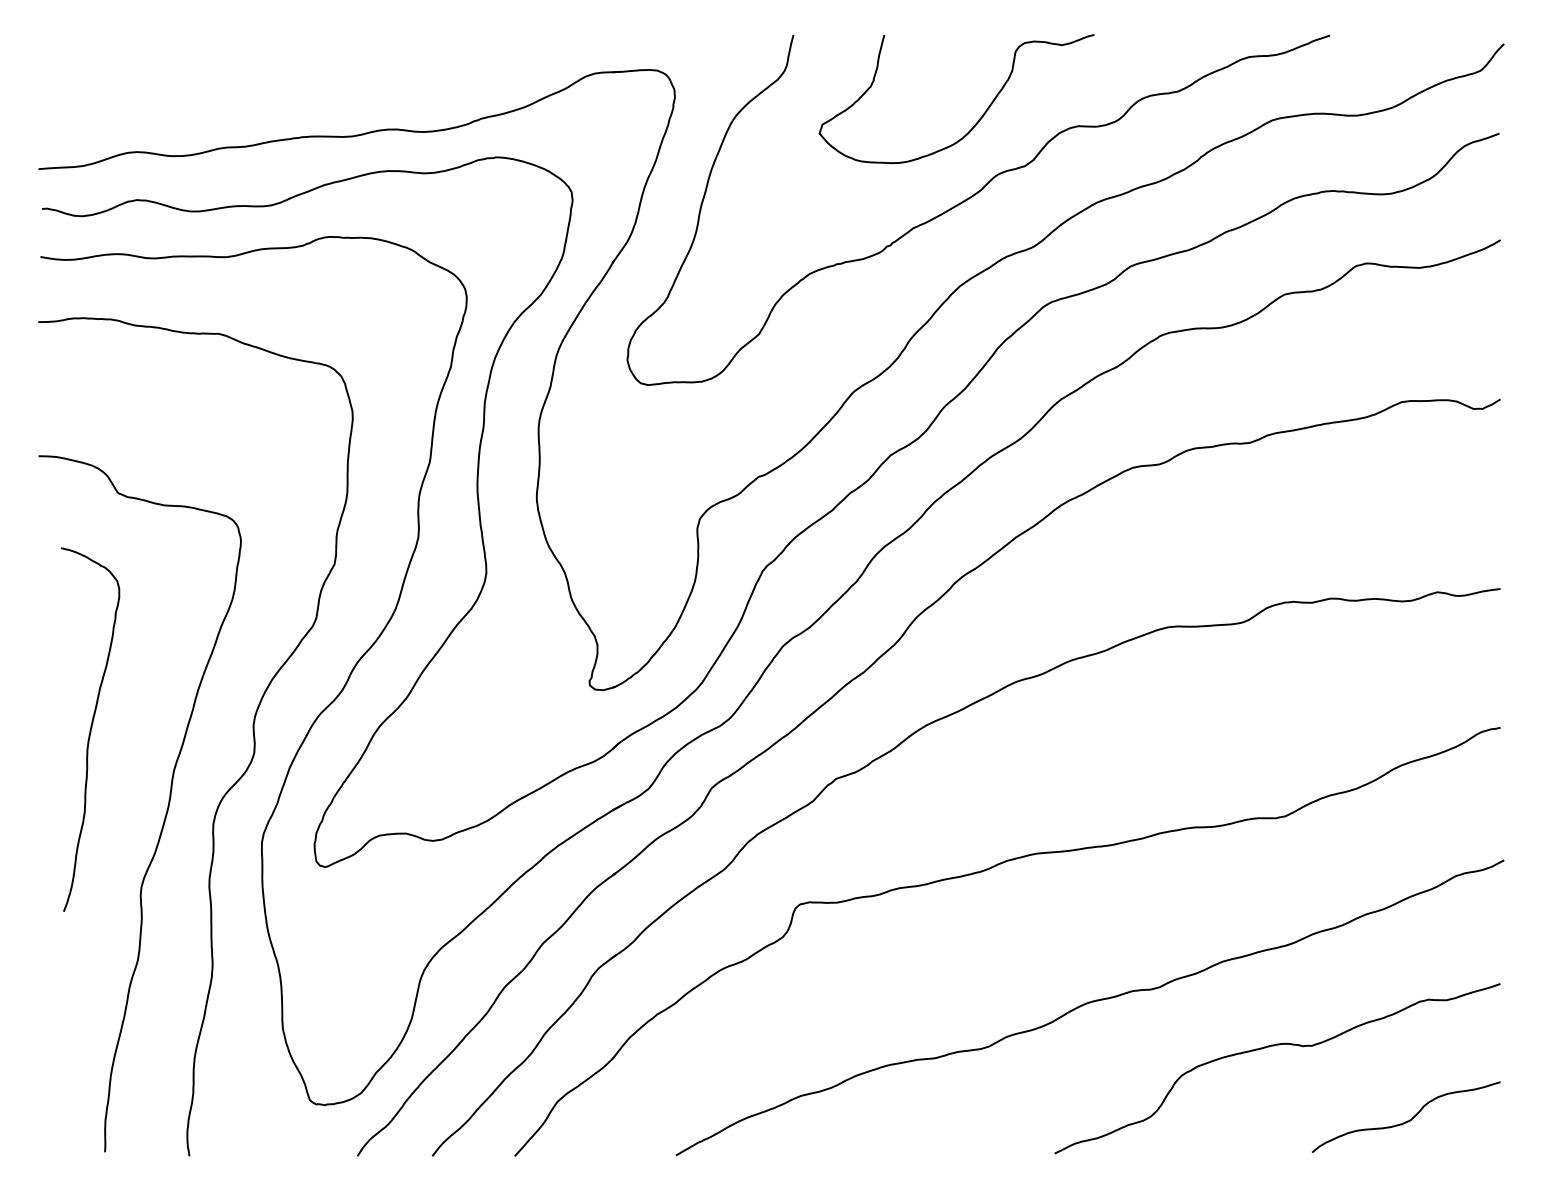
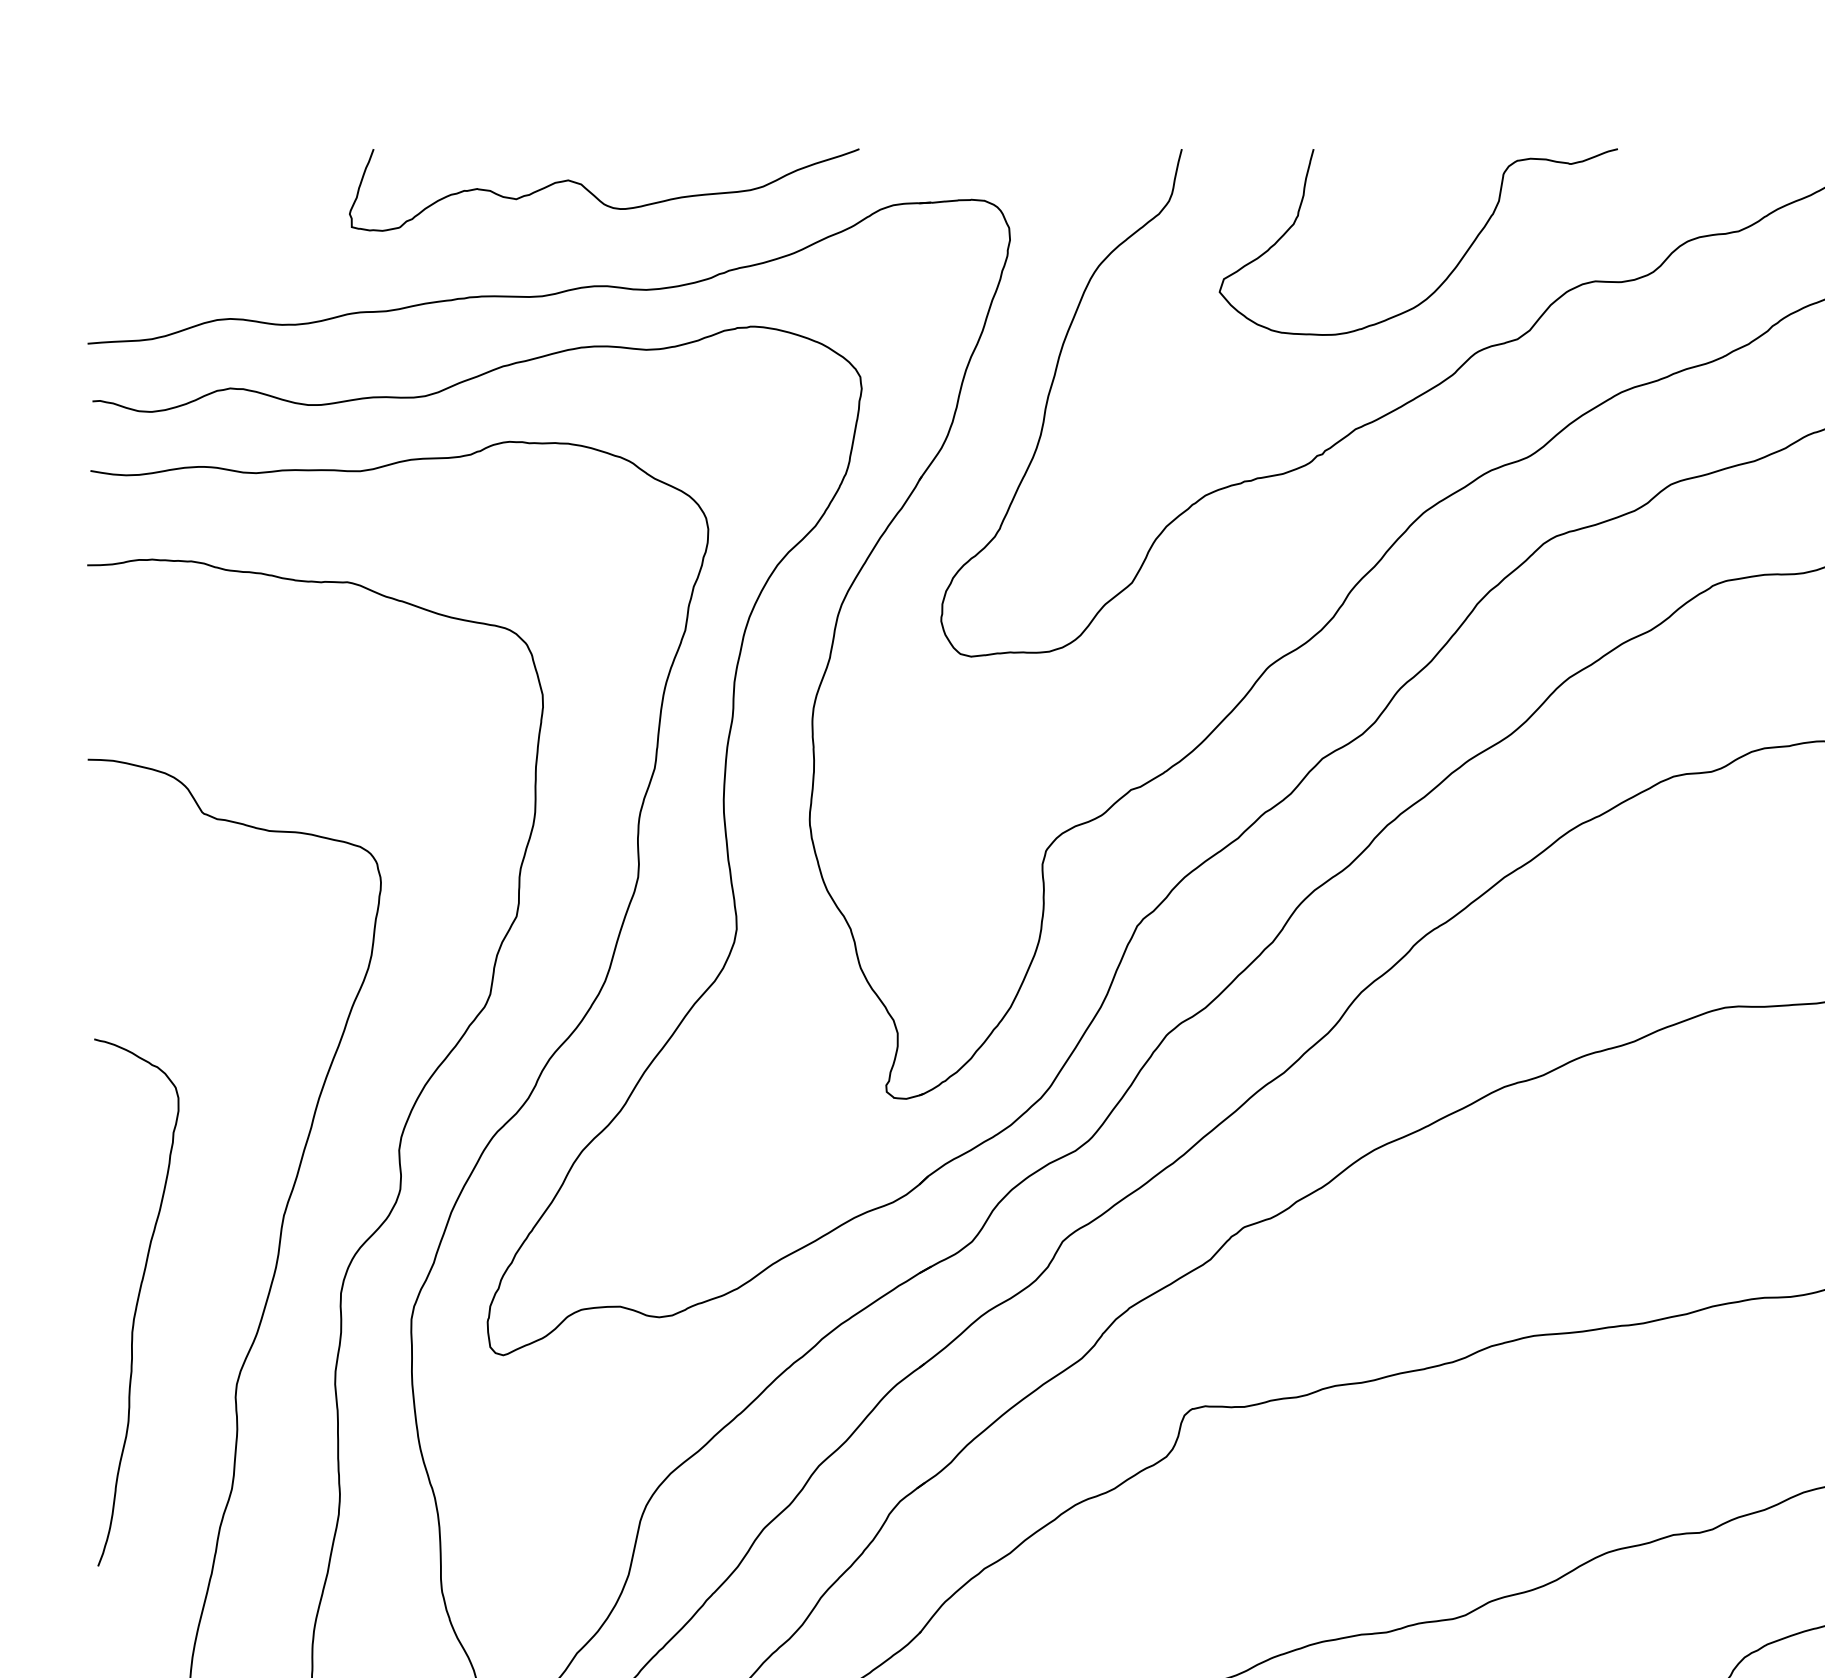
curve: (391, 68) -> (599, 197), added
curve: (90, 729) -> (136, 1302), moved

